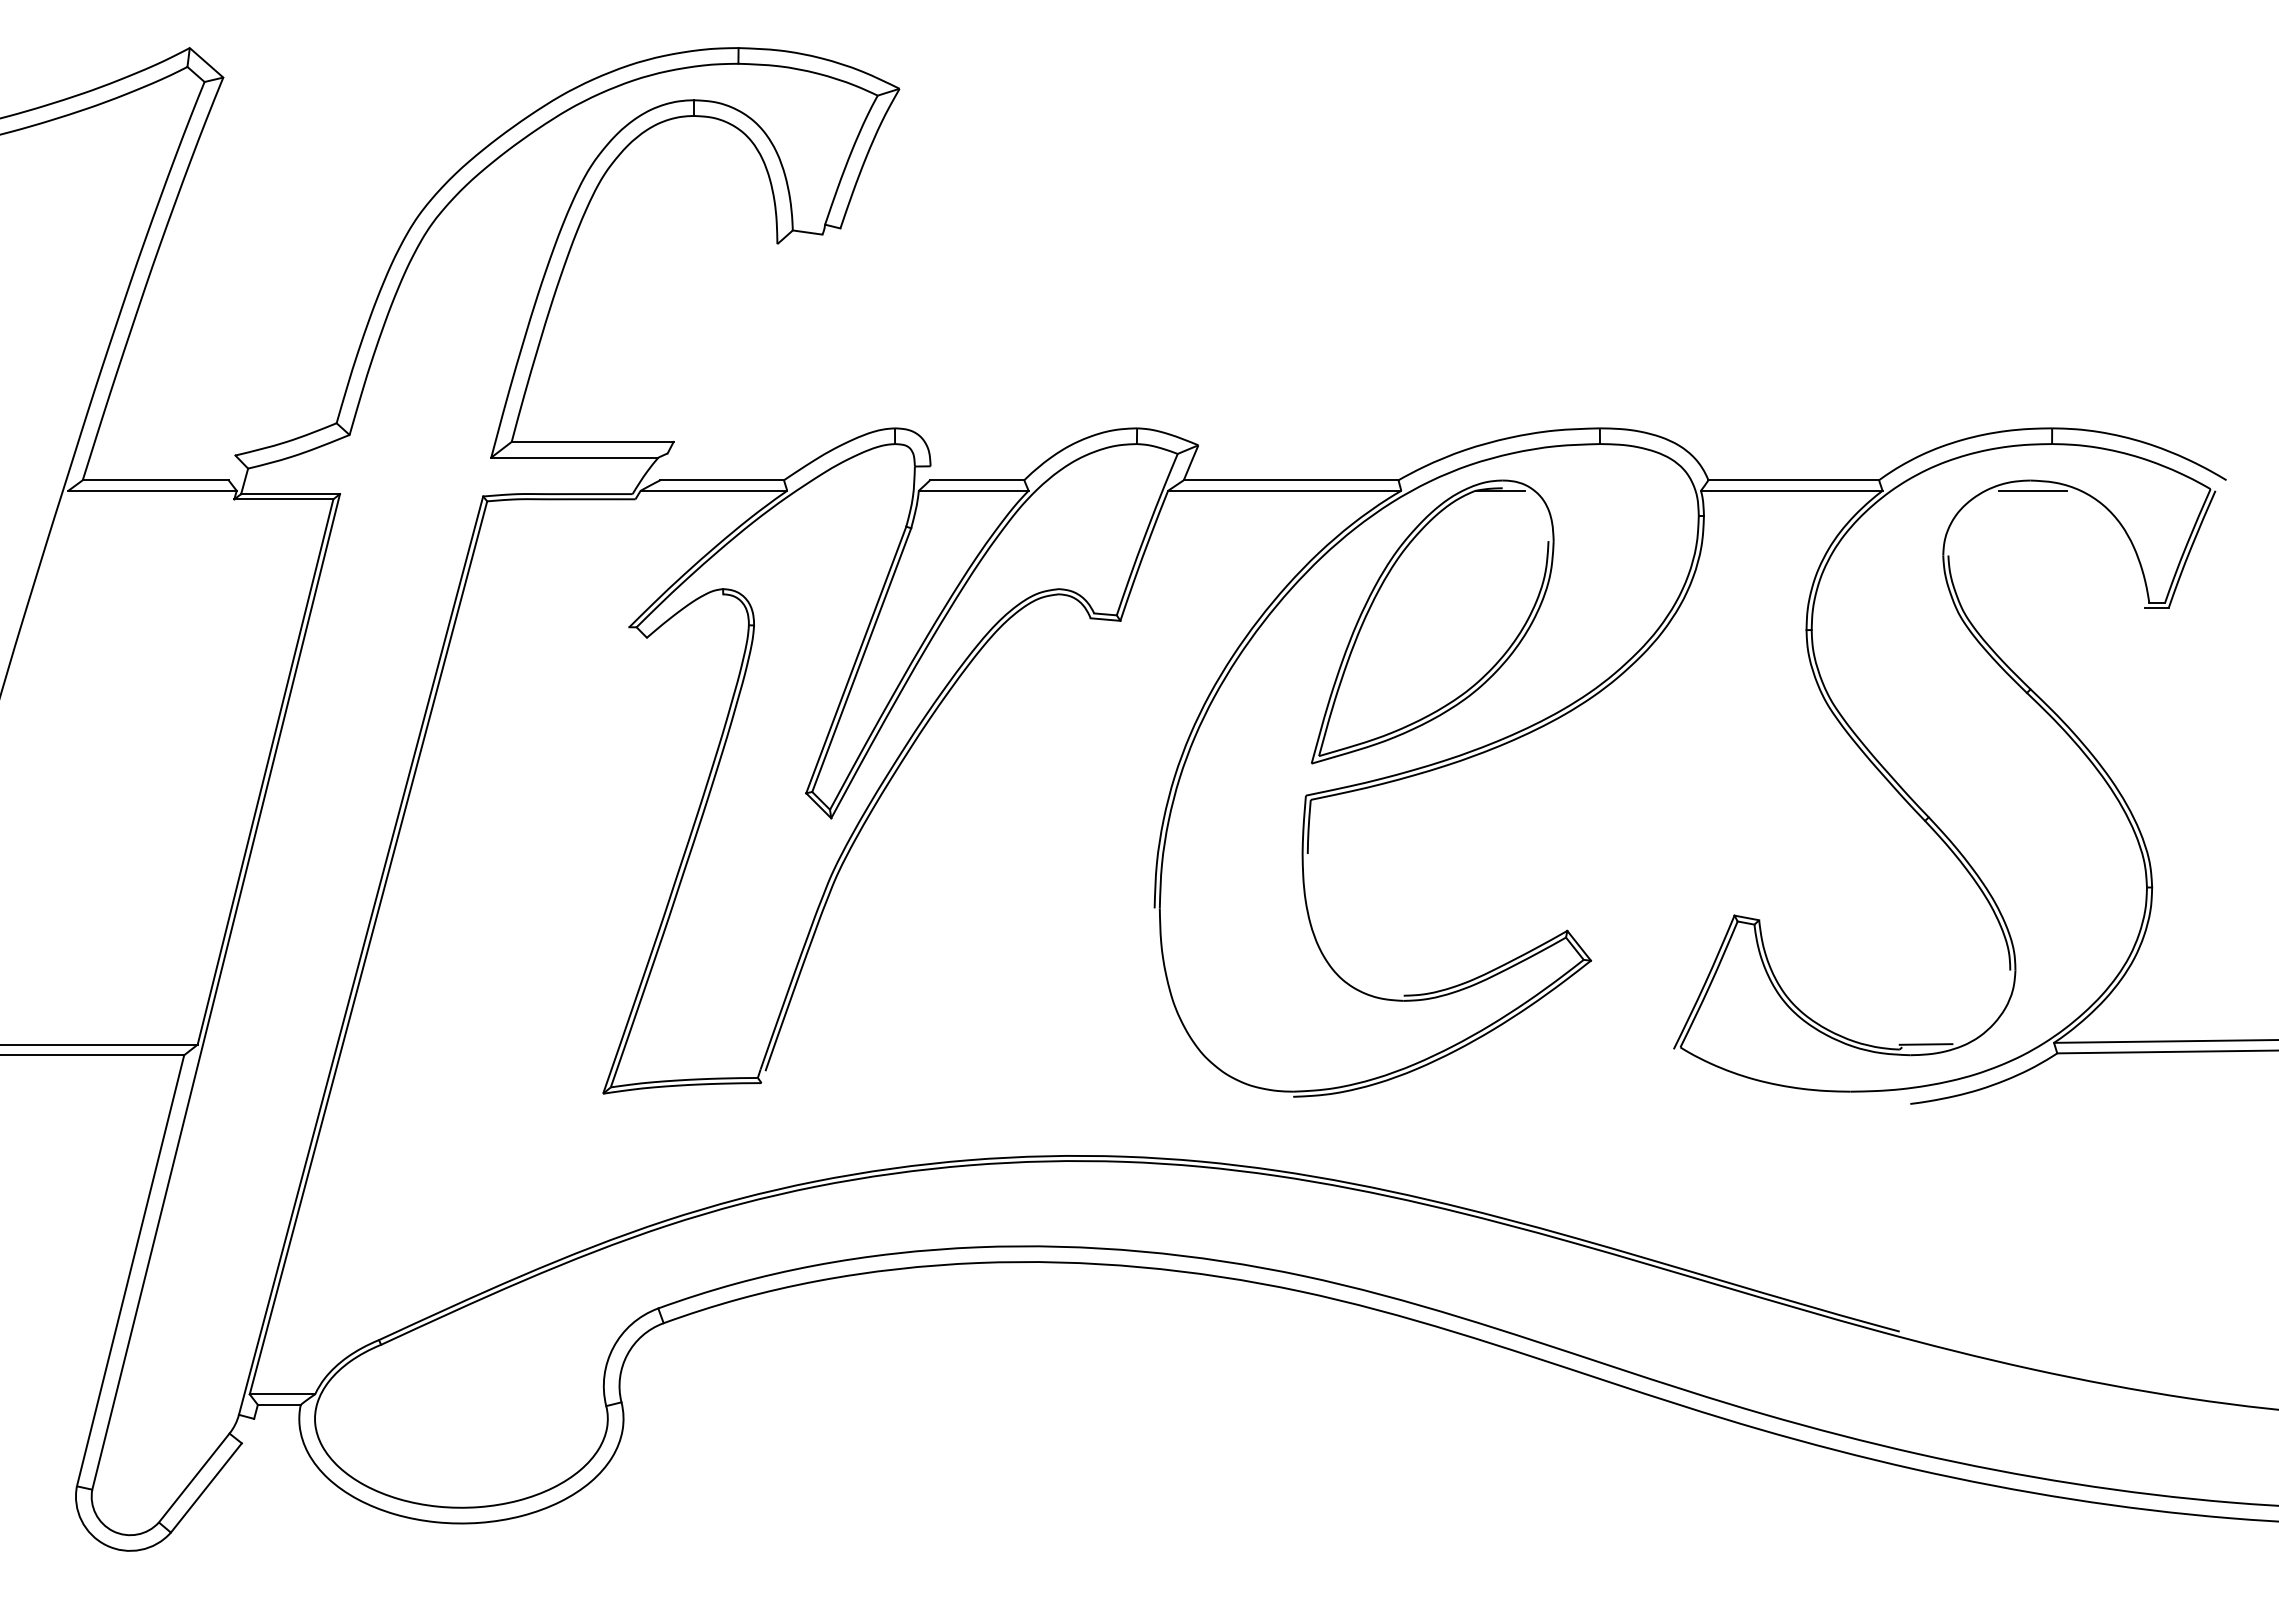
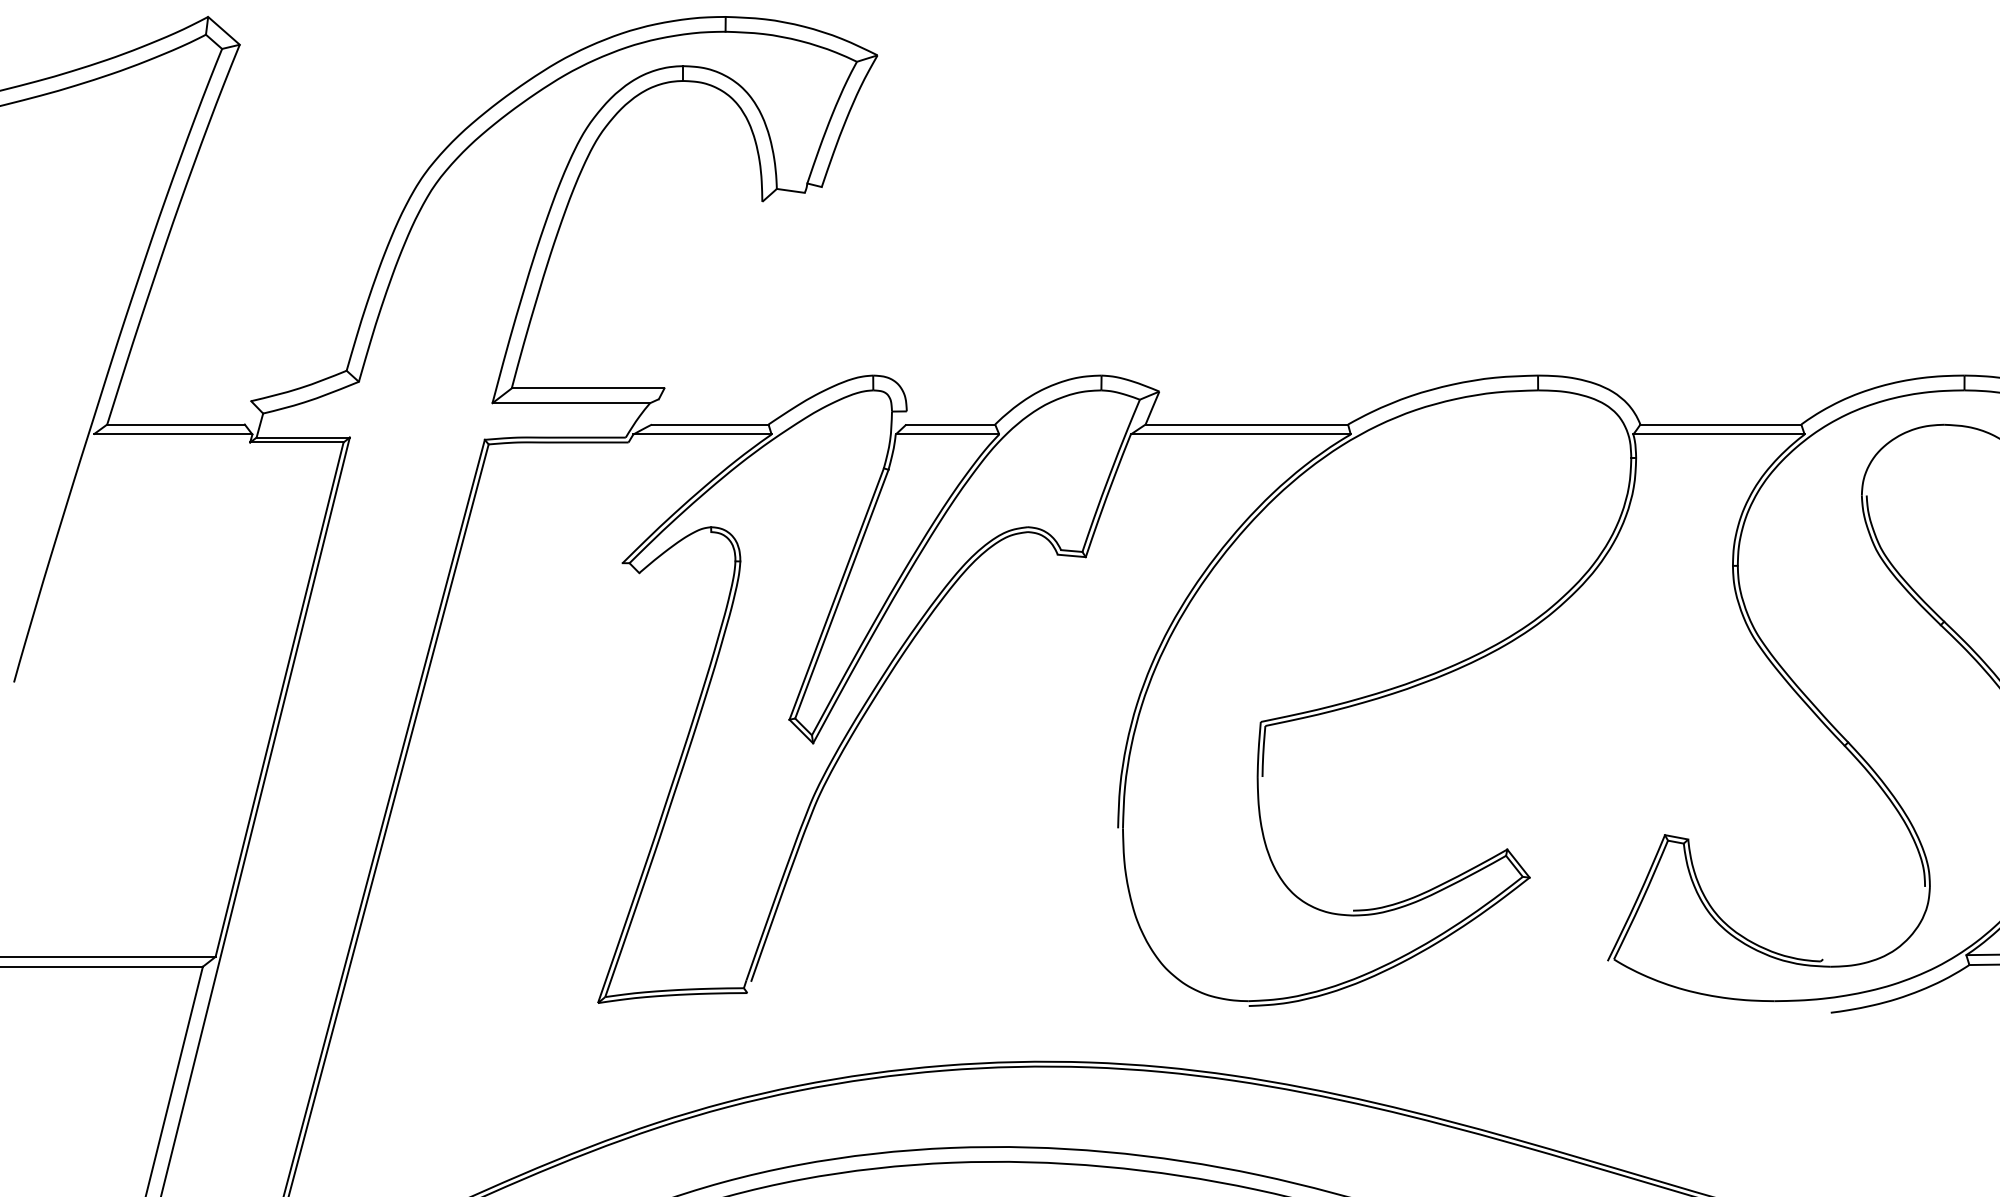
line: (2032, 490) -> (1946, 434), removed
part: (1432, 621) -> (1380, 557), removed
line: (1925, 1044) -> (1845, 956), removed

